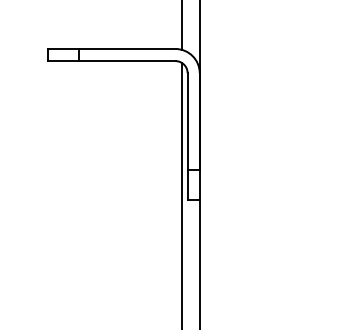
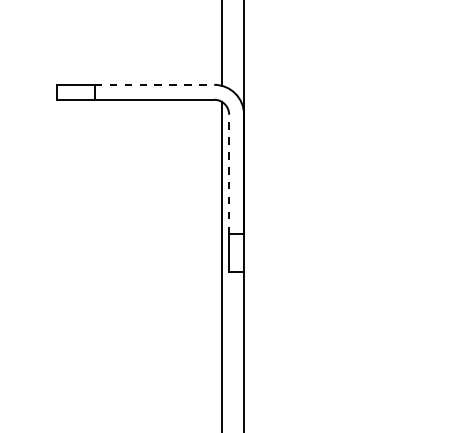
line: (127, 48) -> (154, 84), solid -> dashed
line: (187, 121) -> (229, 174), solid -> dashed

